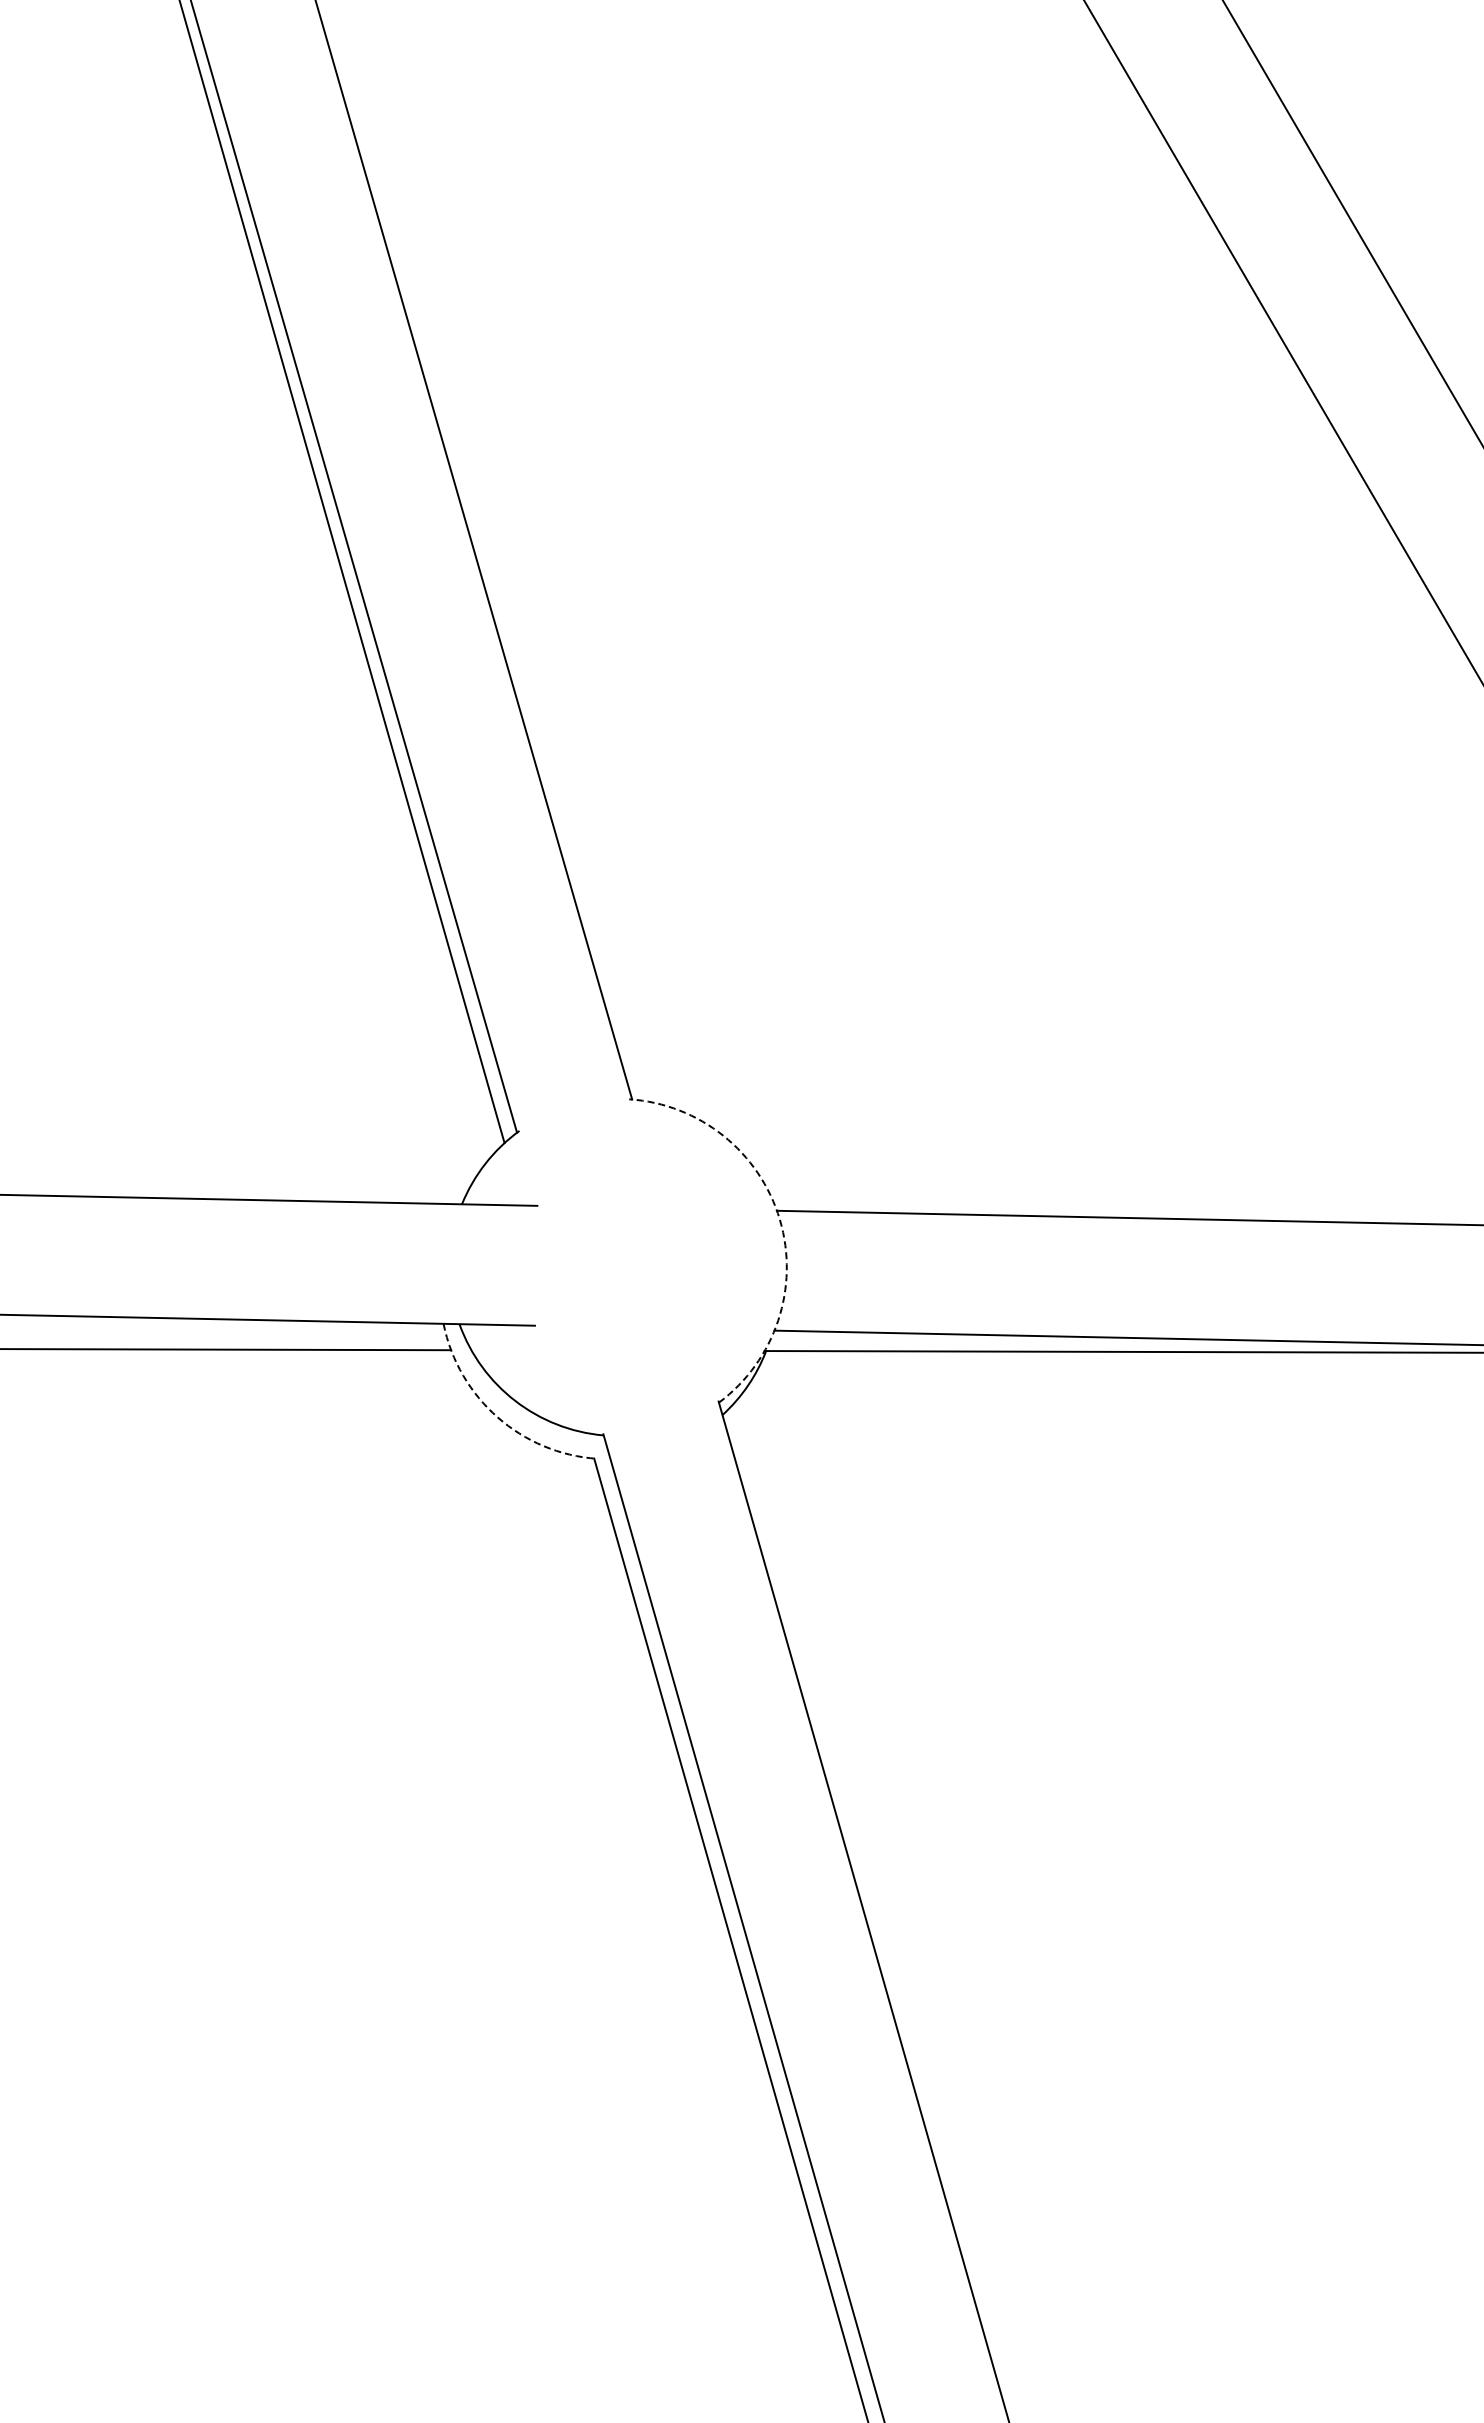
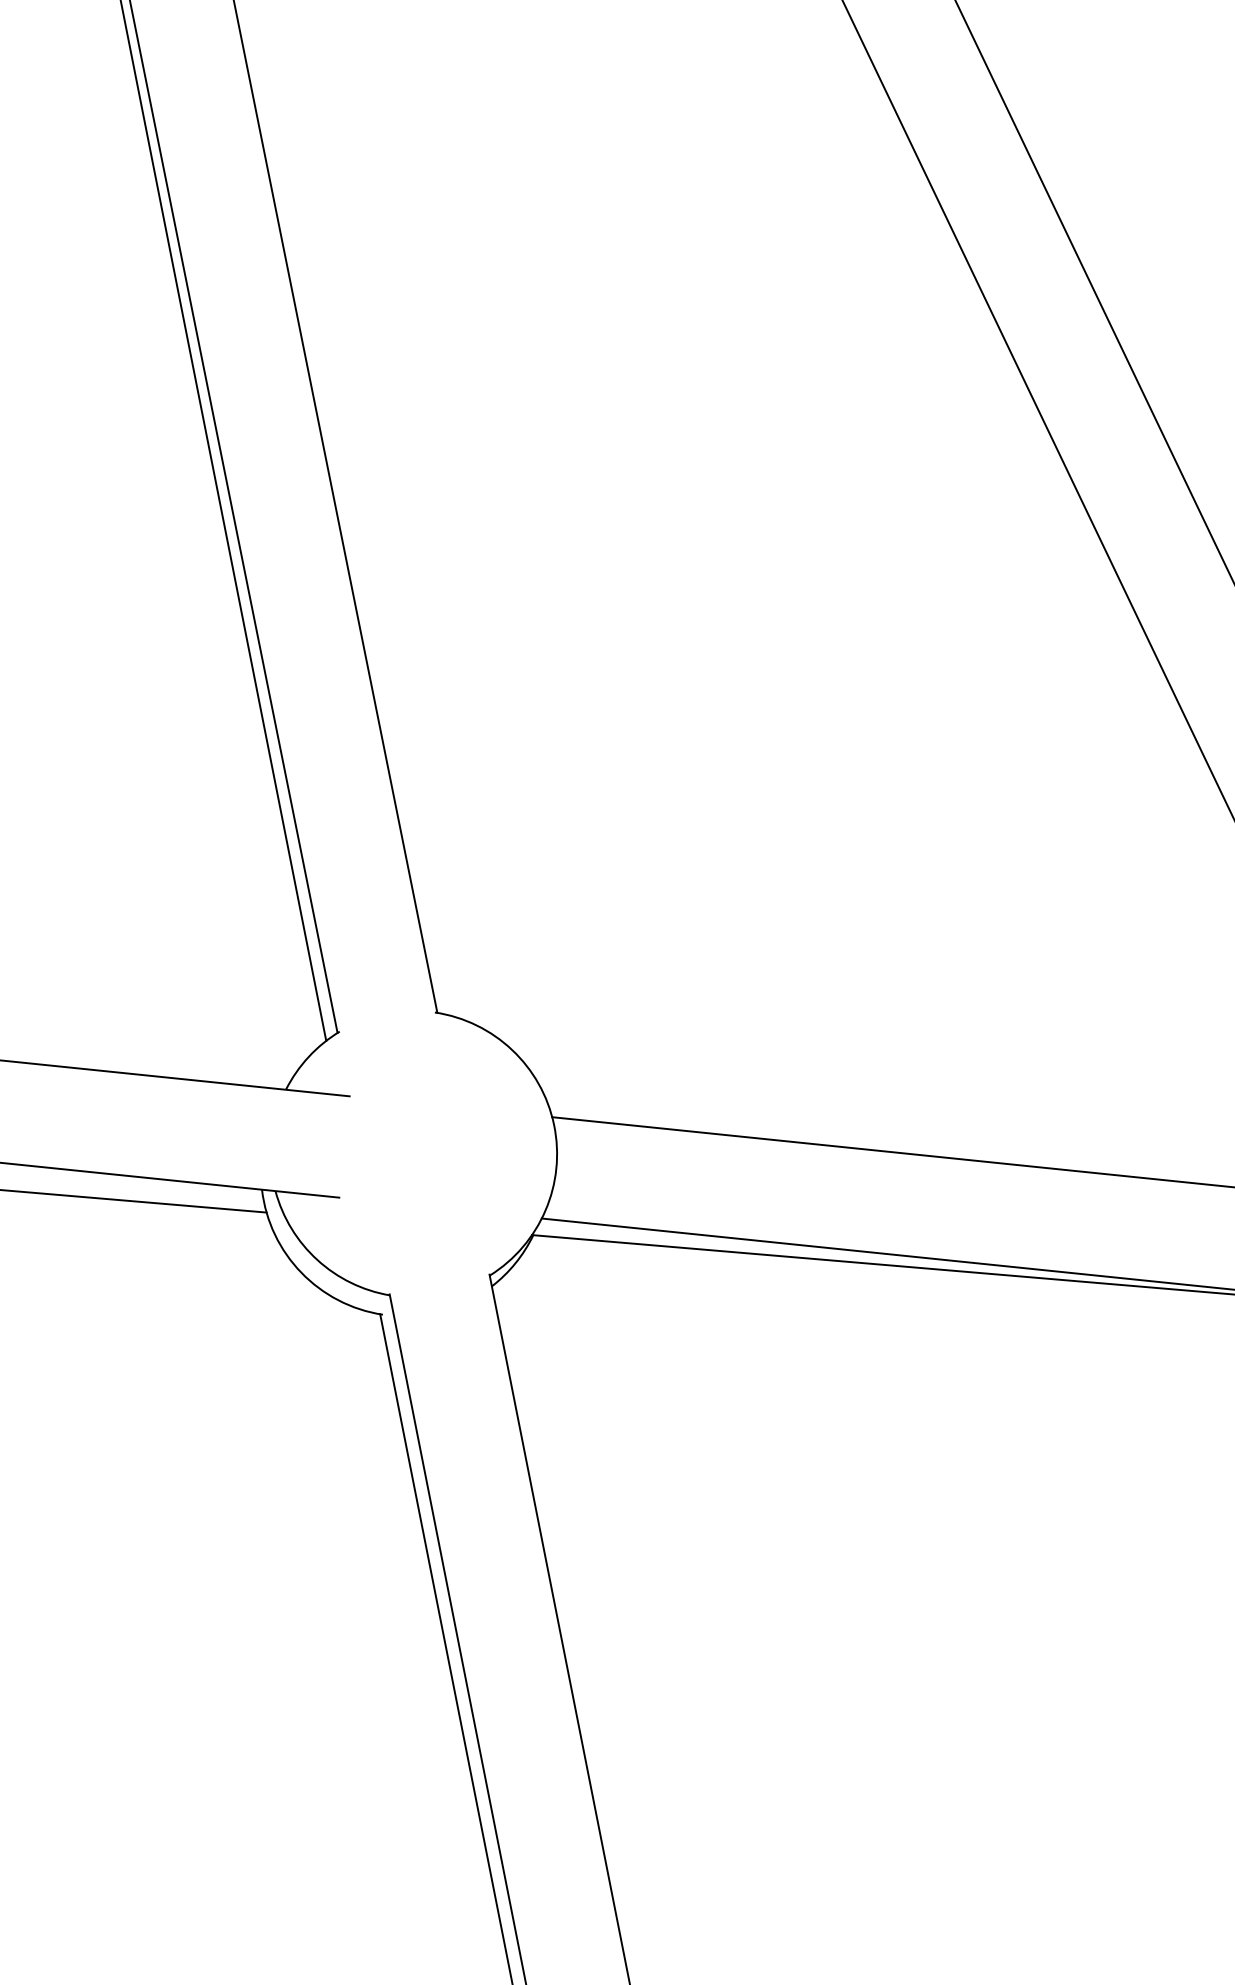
arc: (779, 1219) -> (553, 1124), dashed -> solid
arc: (497, 1417) -> (301, 1272), dashed -> solid

